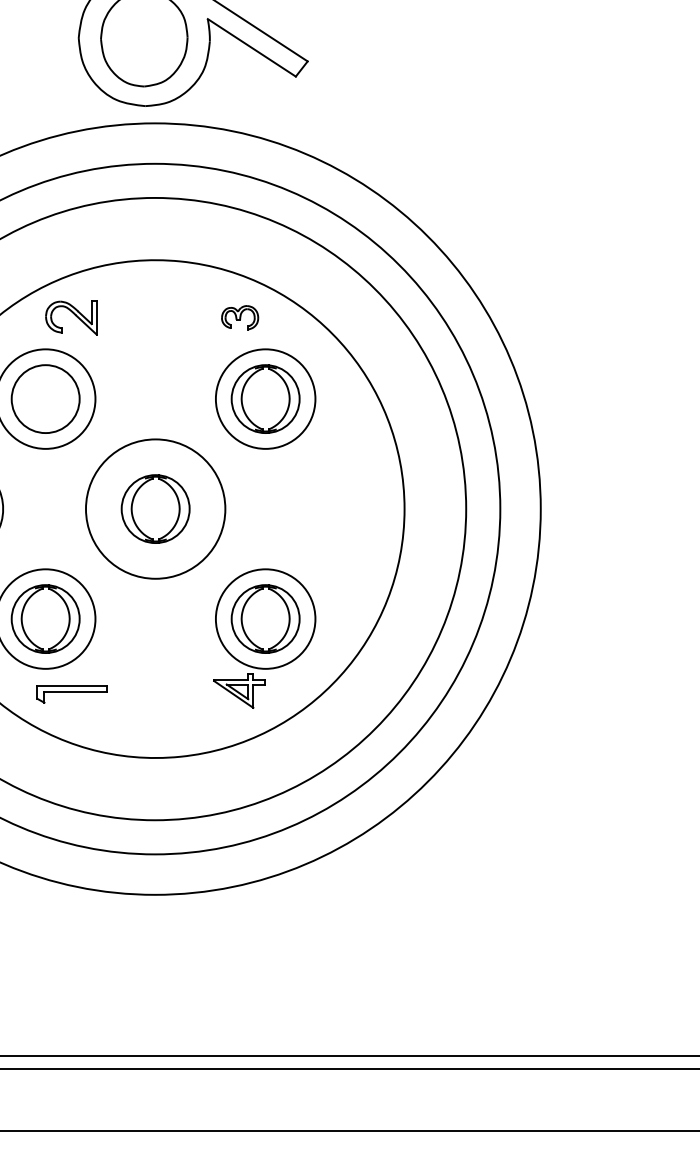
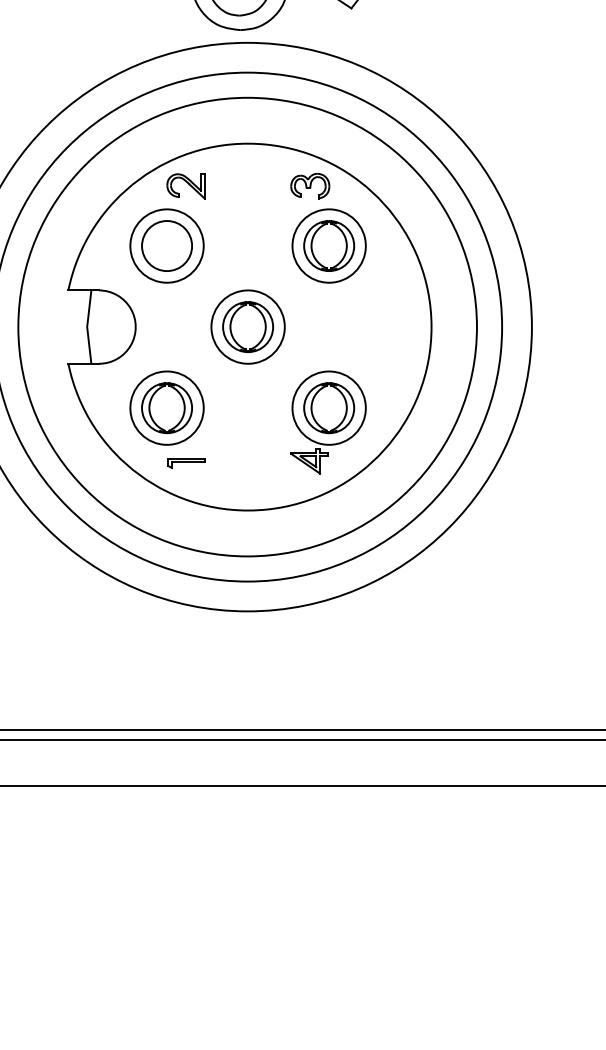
part: (240, 316) -> (310, 185), size x1.43
circle: (154, 508) -> (247, 326), size x0.71
part: (72, 694) -> (186, 463), size x0.71

